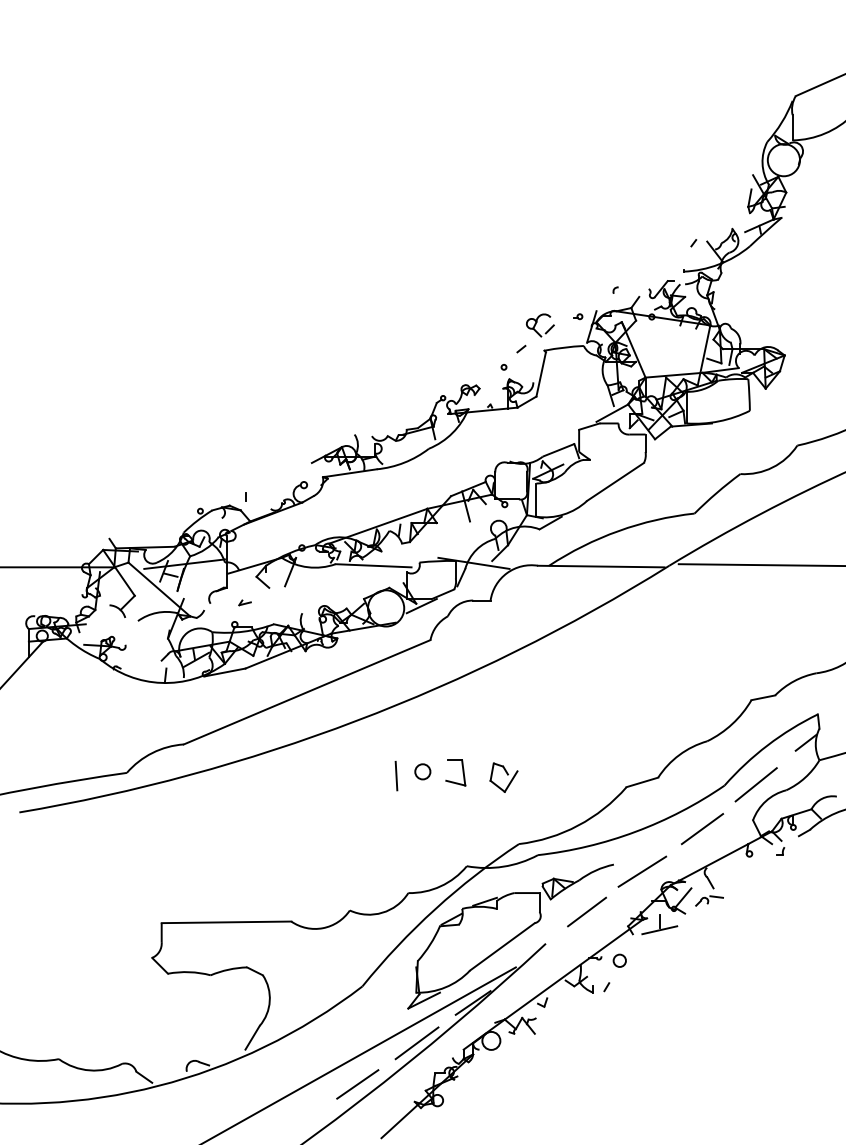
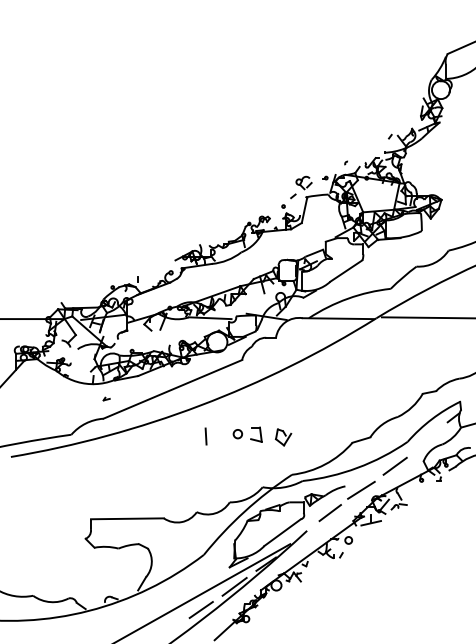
part: (244, 601) -> (106, 398), moved
line: (395, 776) -> (205, 436), moved
line: (756, 784) -> (425, 441), removed

